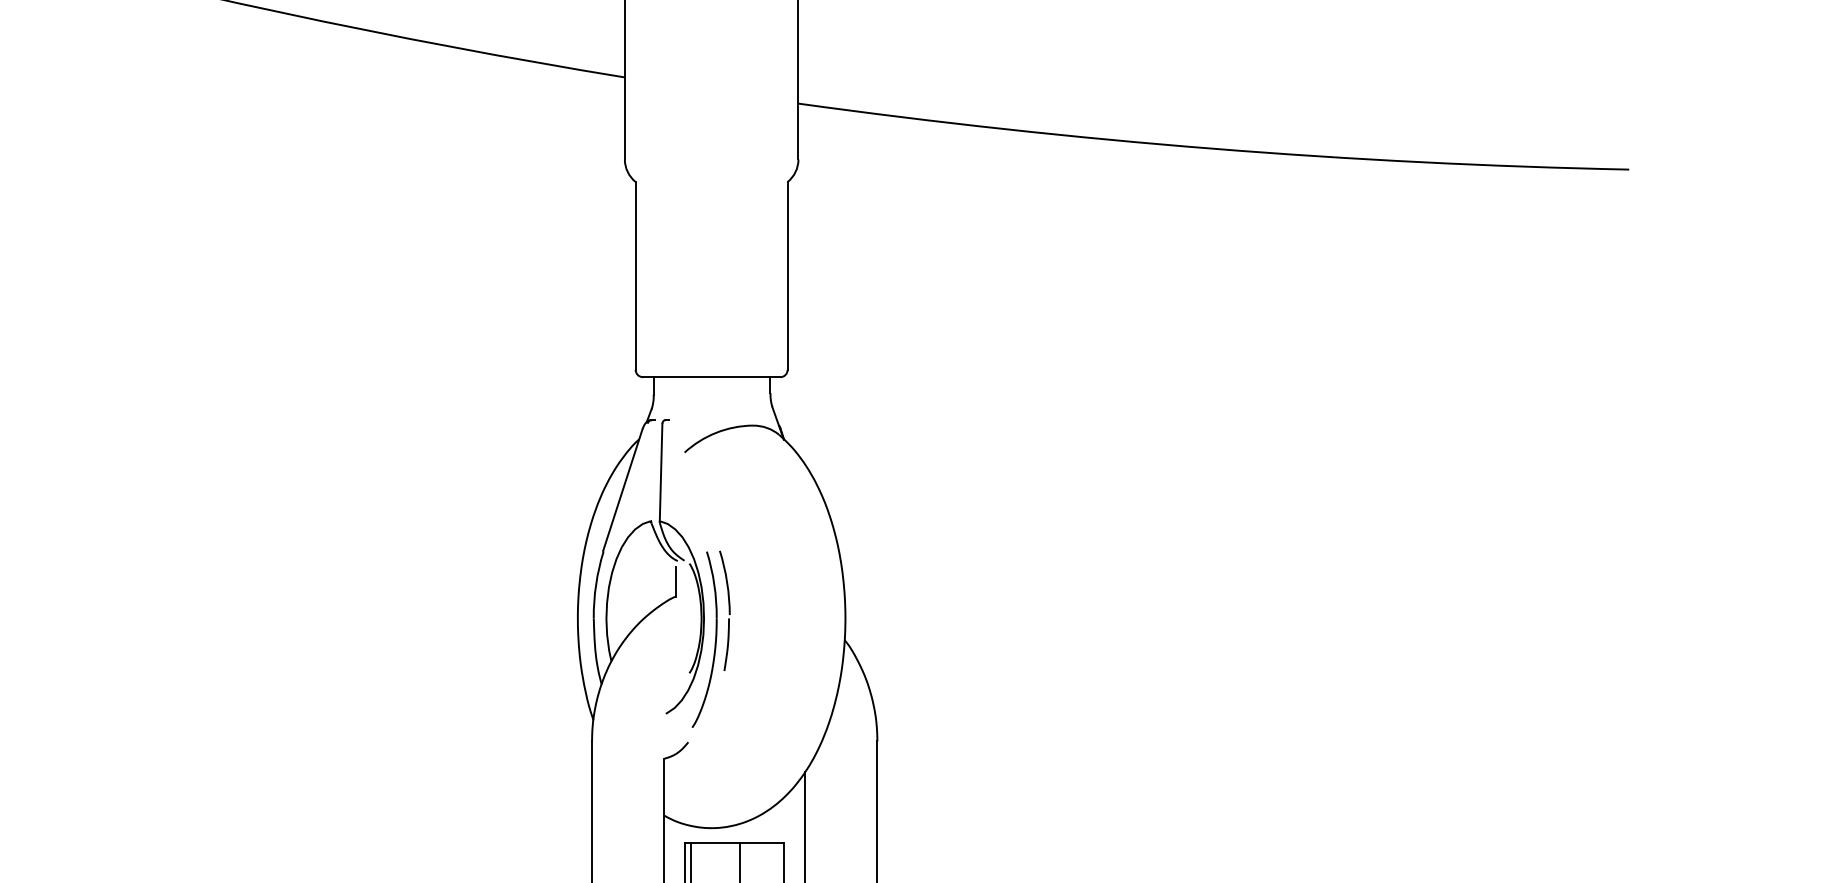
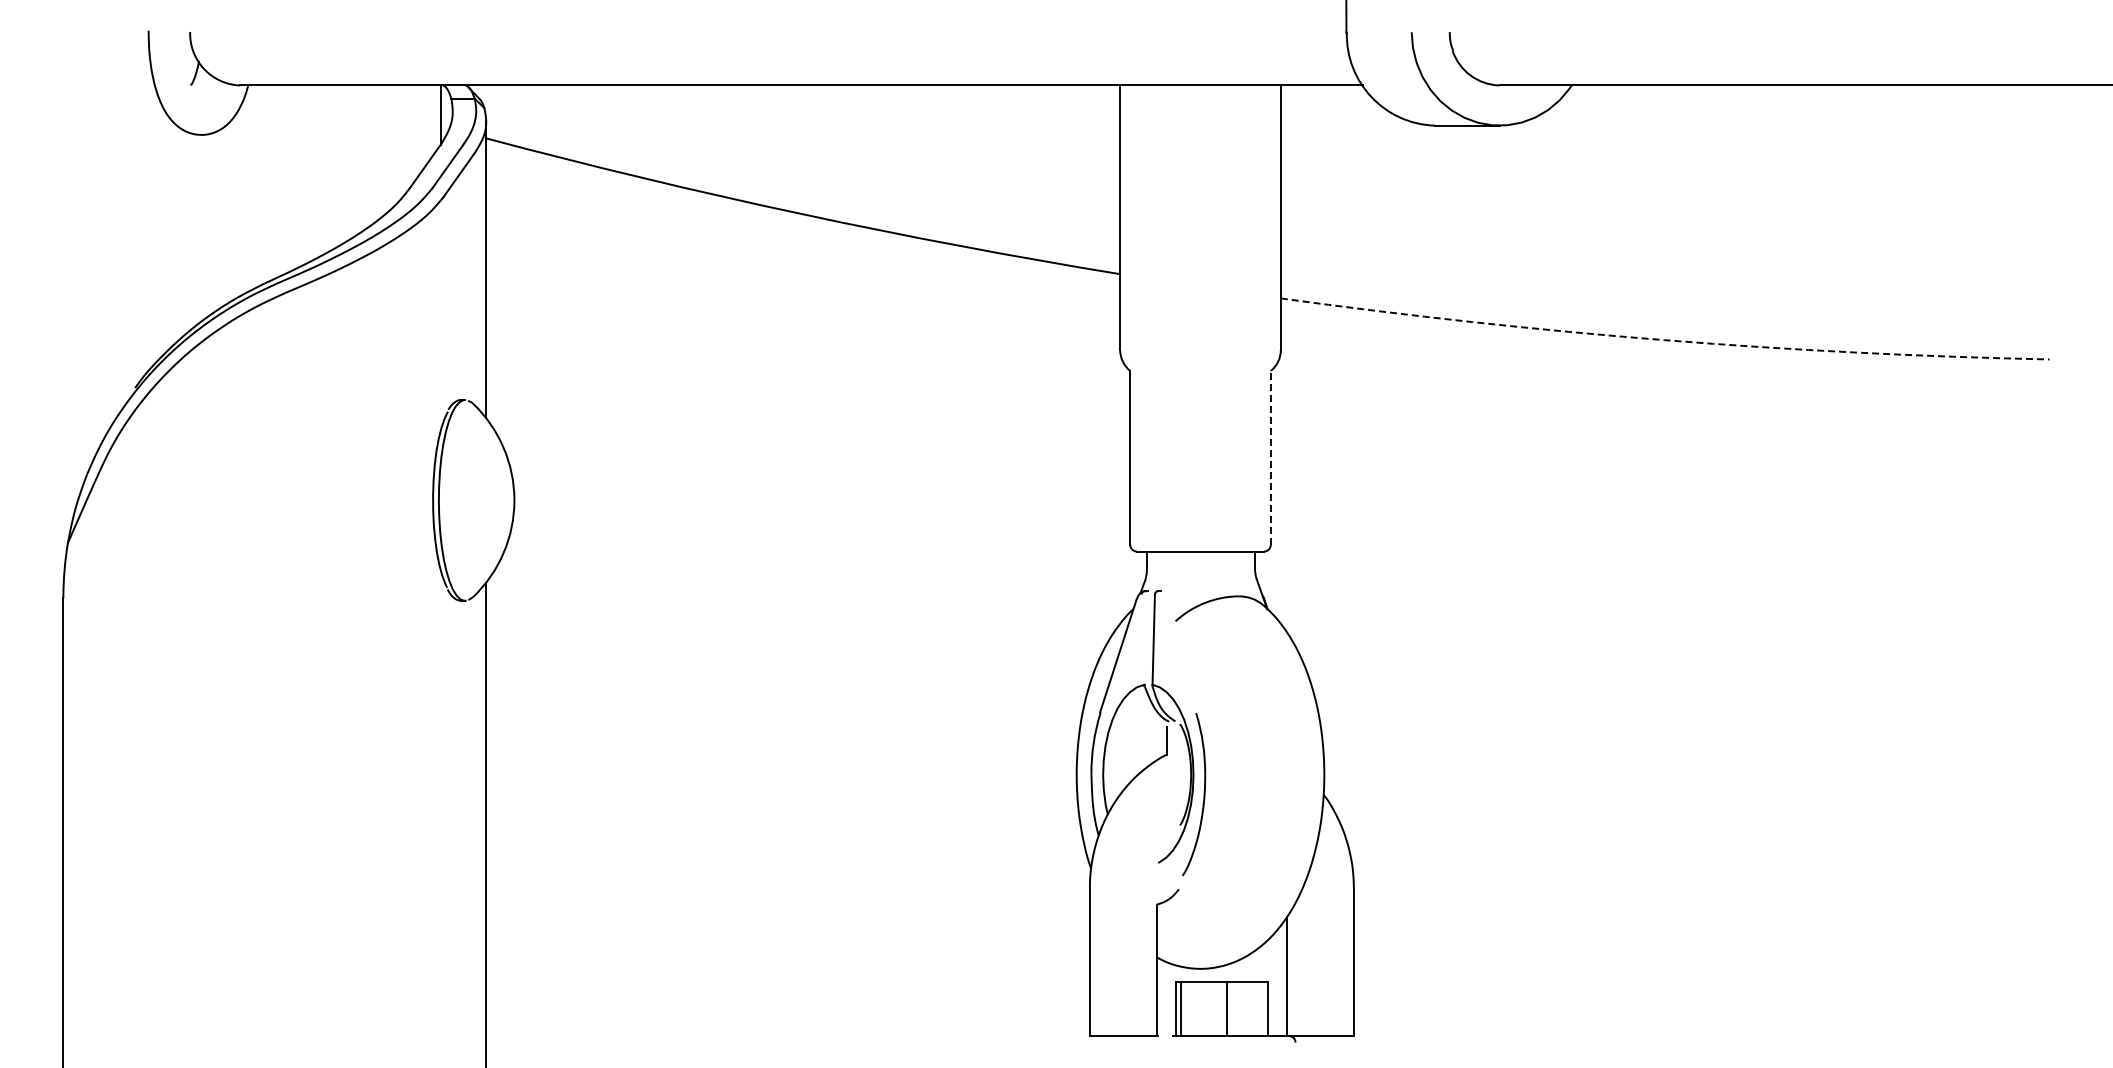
arc: (1213, 149) -> (1664, 340), solid -> dashed
line: (787, 275) -> (1270, 457), solid -> dashed
part: (724, 610) -> (1212, 767), removed

